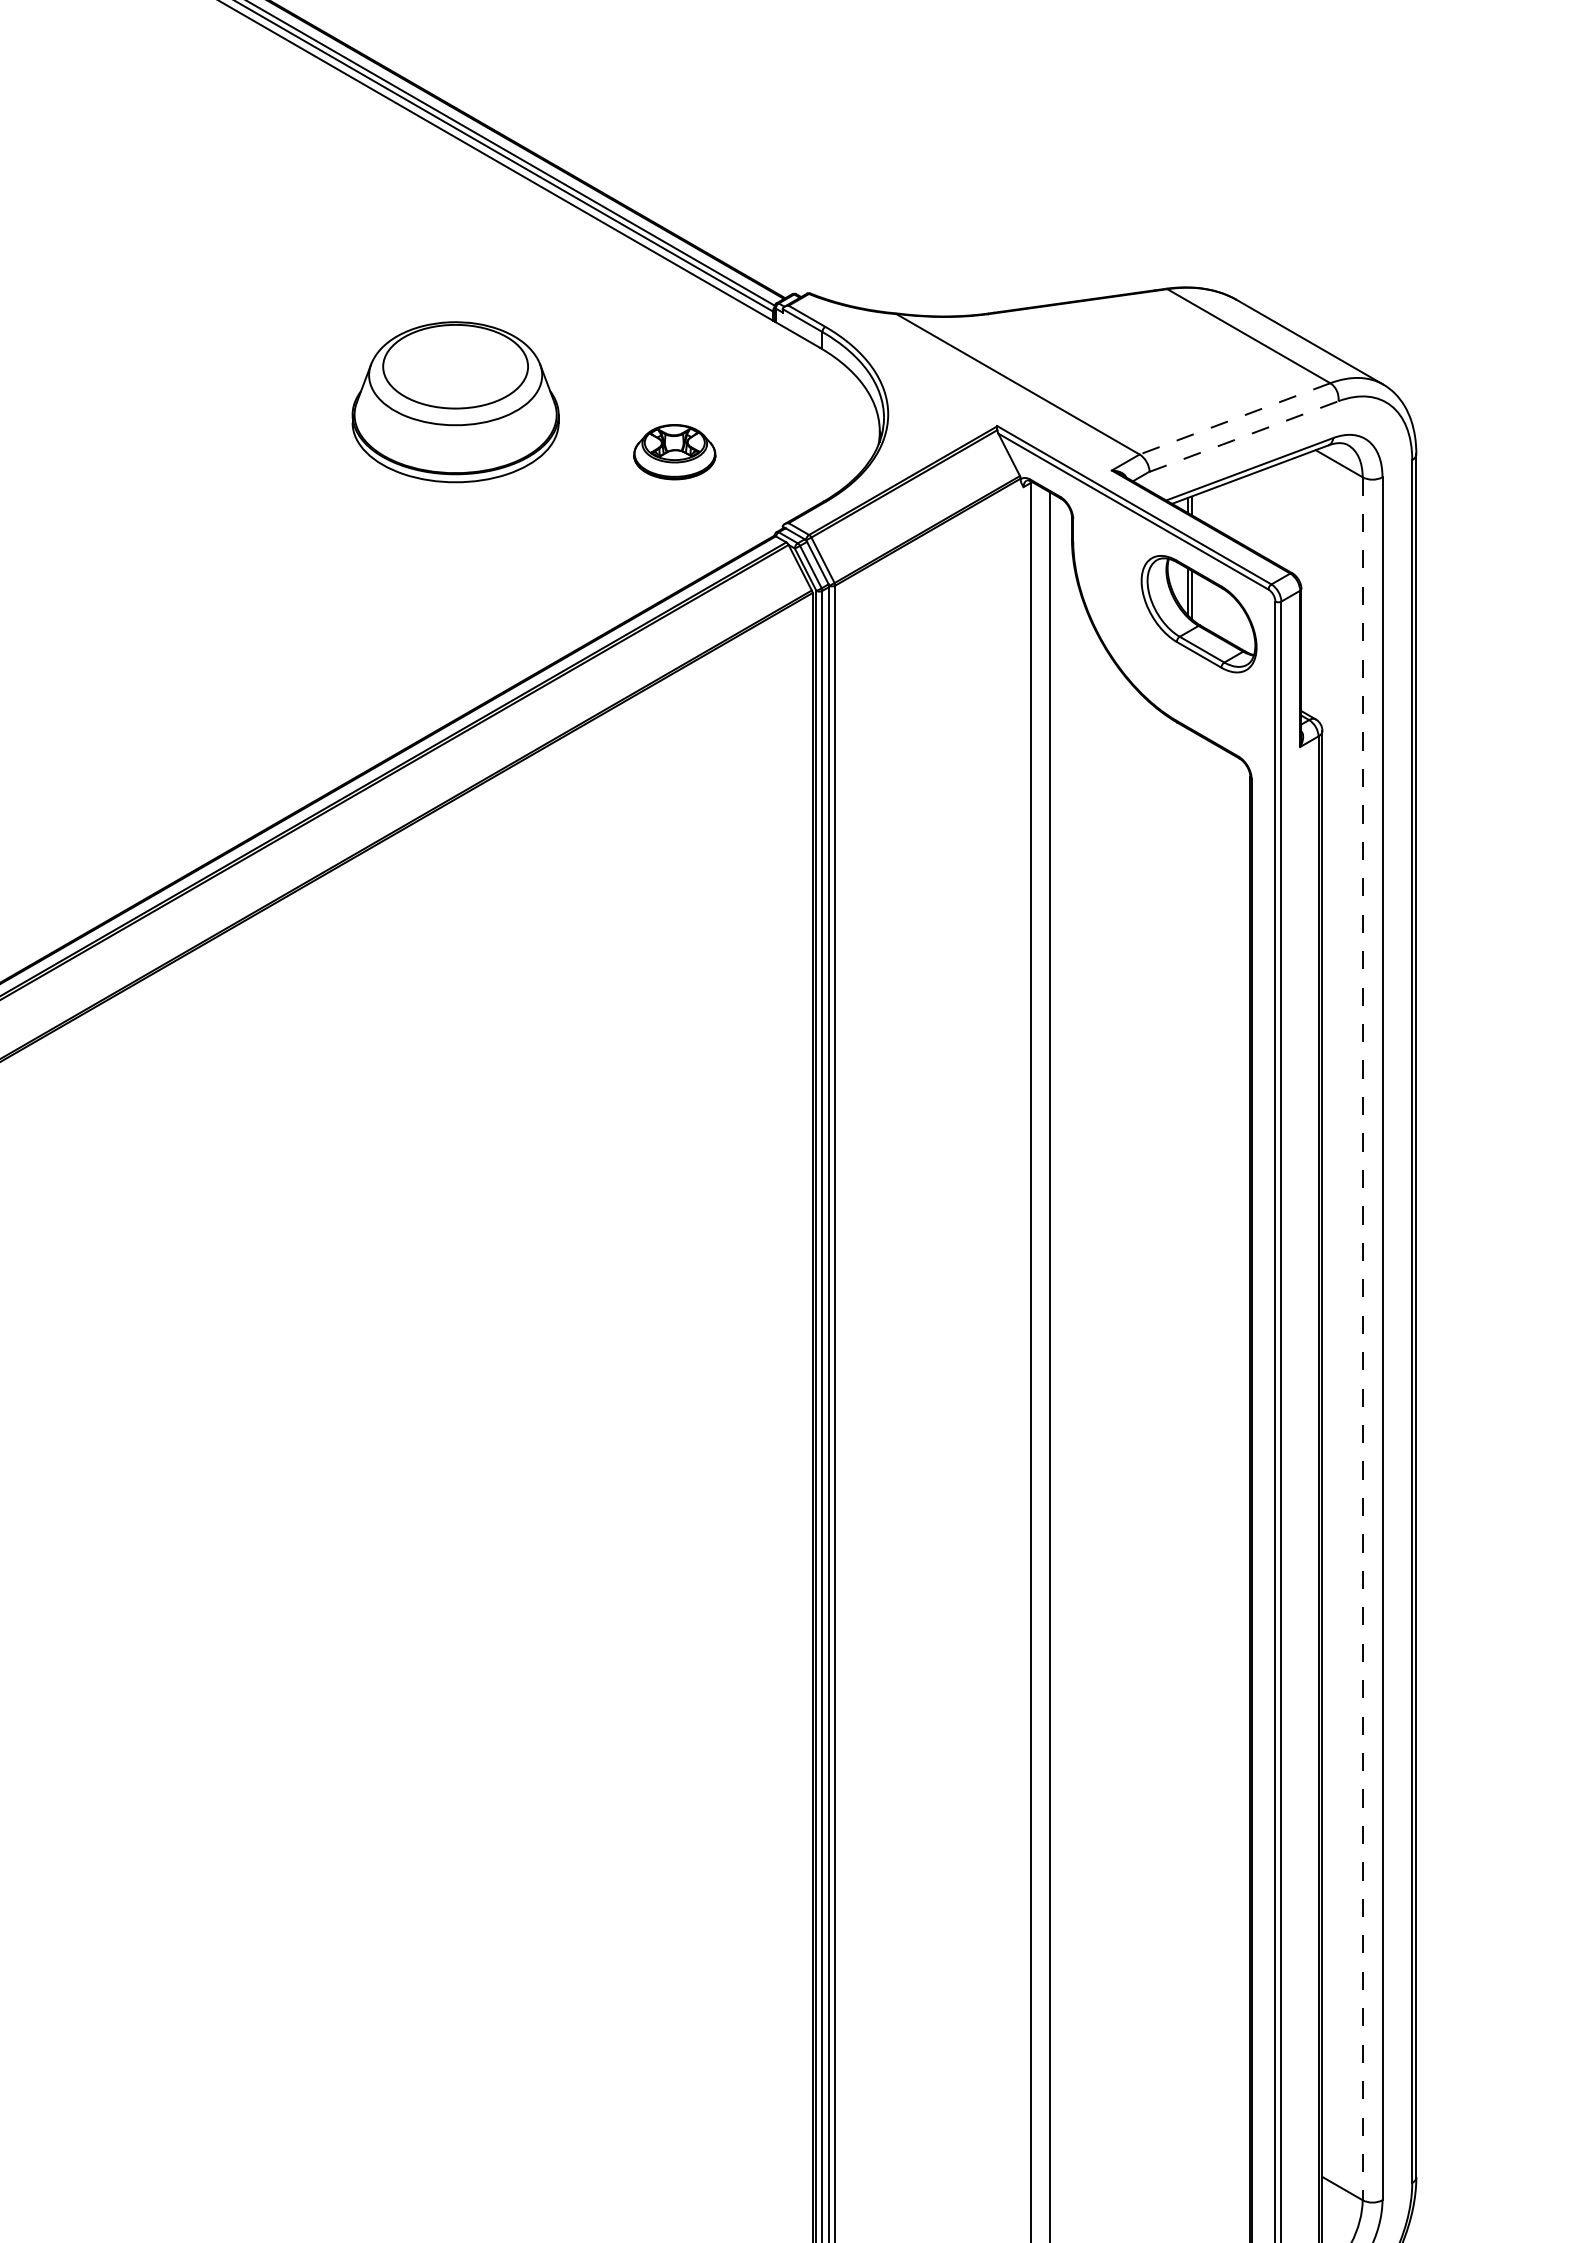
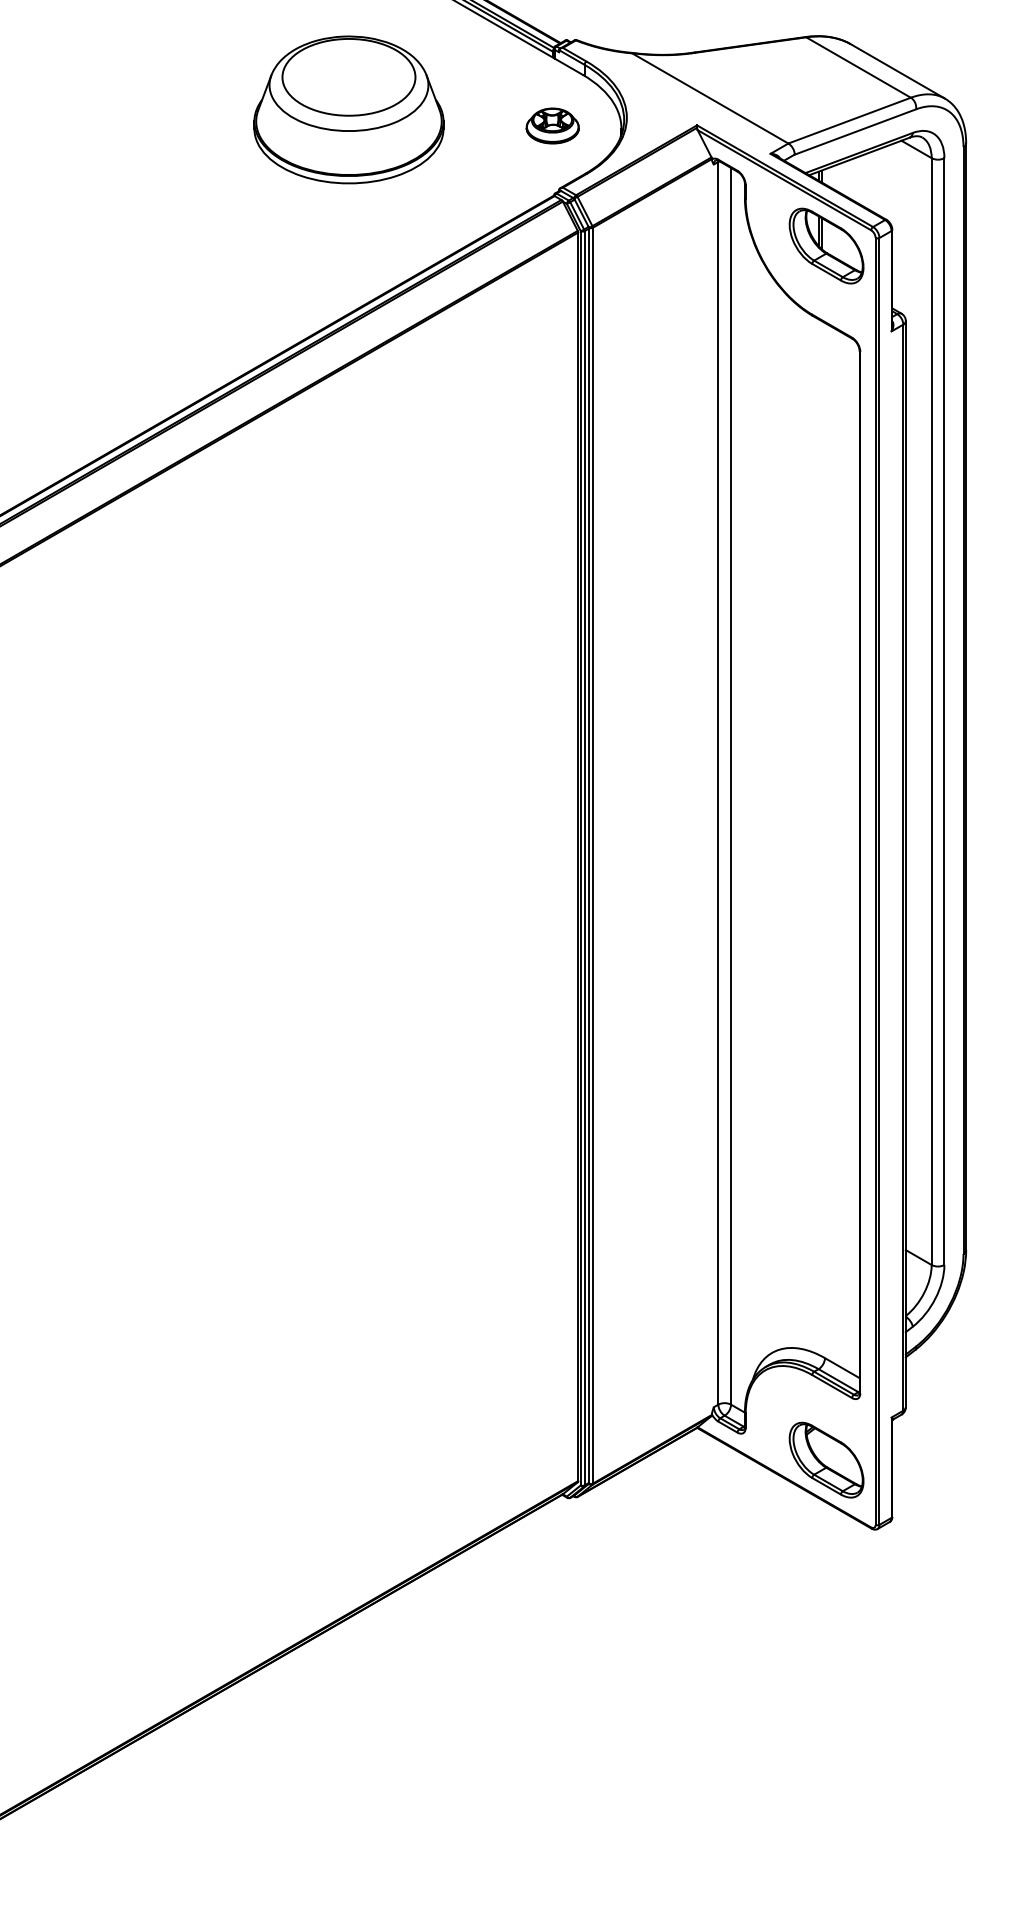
part: (454, 401) -> (348, 109), size x1.43
line: (1234, 418) -> (849, 120), dashed -> solid
line: (1244, 437) -> (855, 132), dashed -> solid
part: (674, 451) -> (552, 125), moved
line: (1362, 1340) -> (931, 712), dashed -> solid

